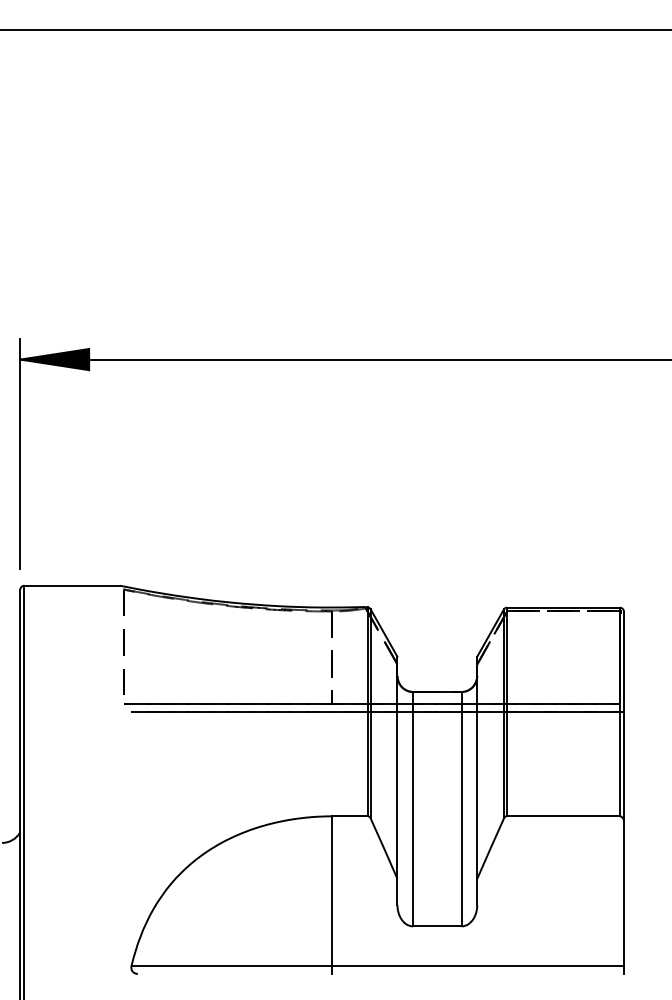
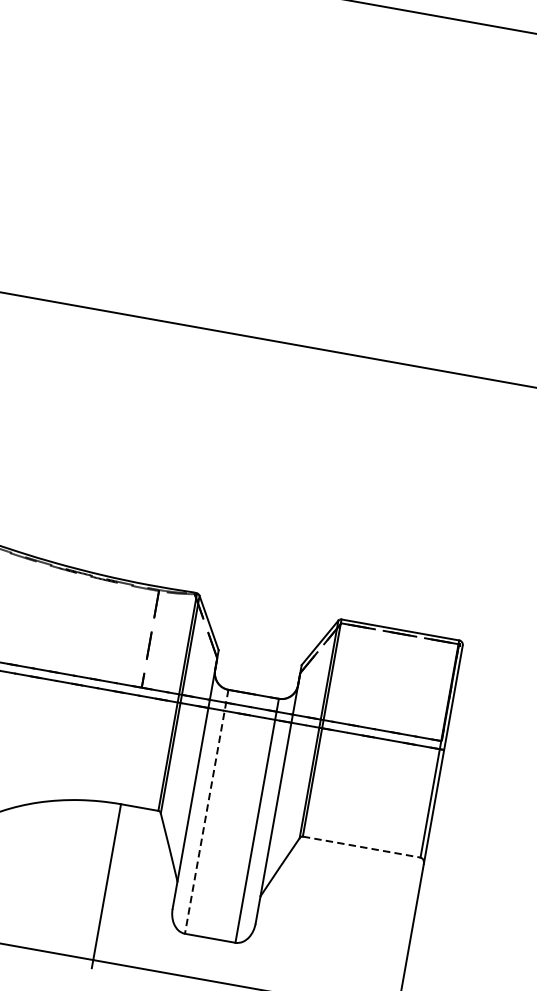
line: (413, 809) -> (207, 812), solid -> dashed
line: (563, 816) -> (361, 847), solid -> dashed

